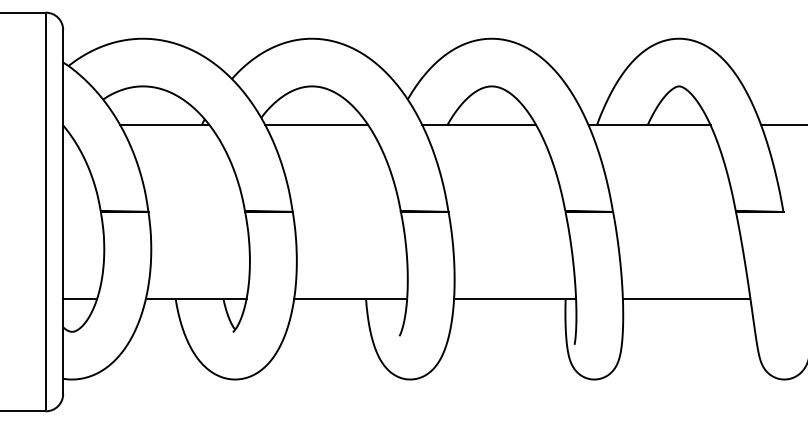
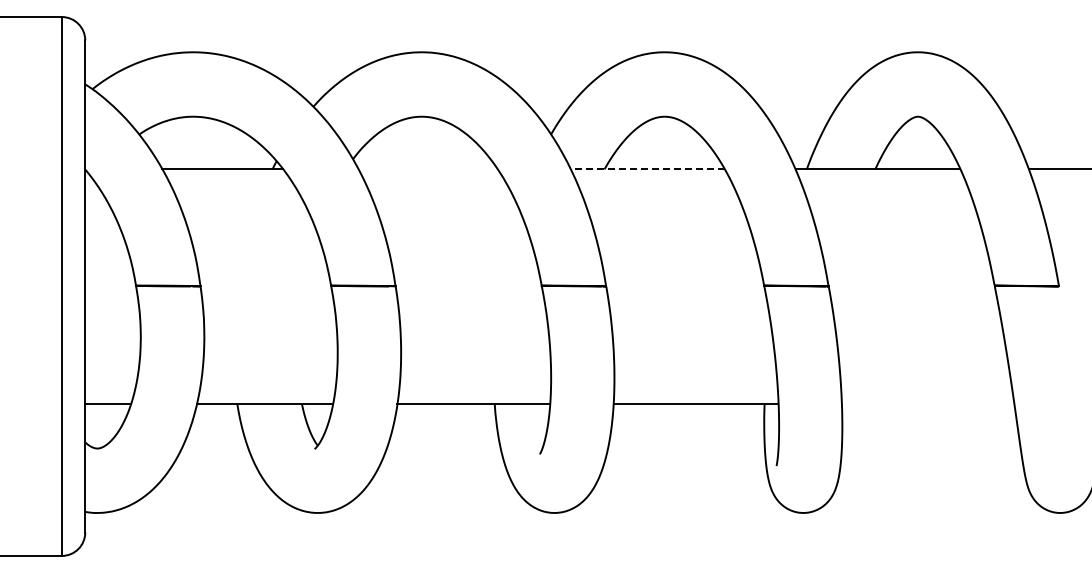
line: (316, 125) -> (427, 169), removed
line: (479, 125) -> (647, 169), solid -> dashed
line: (686, 298) -> (927, 403), removed

